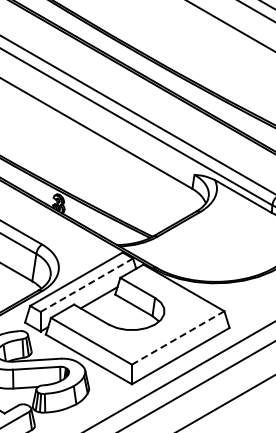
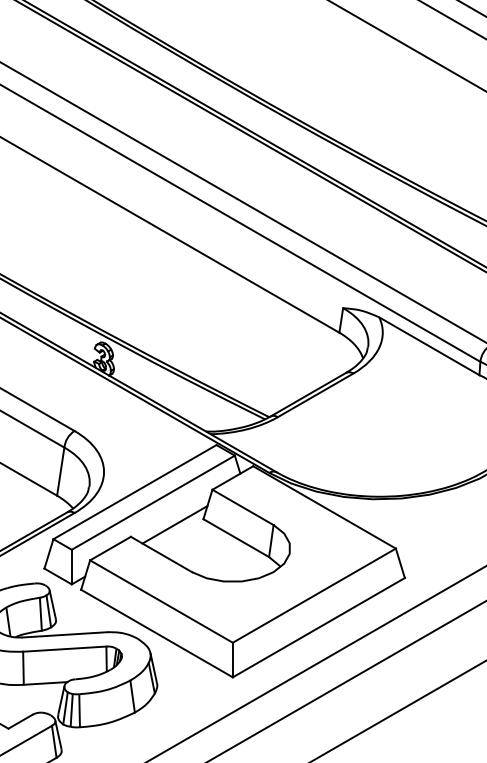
line: (87, 285) -> (154, 503), dashed -> solid
line: (178, 337) -> (314, 594), dashed -> solid

